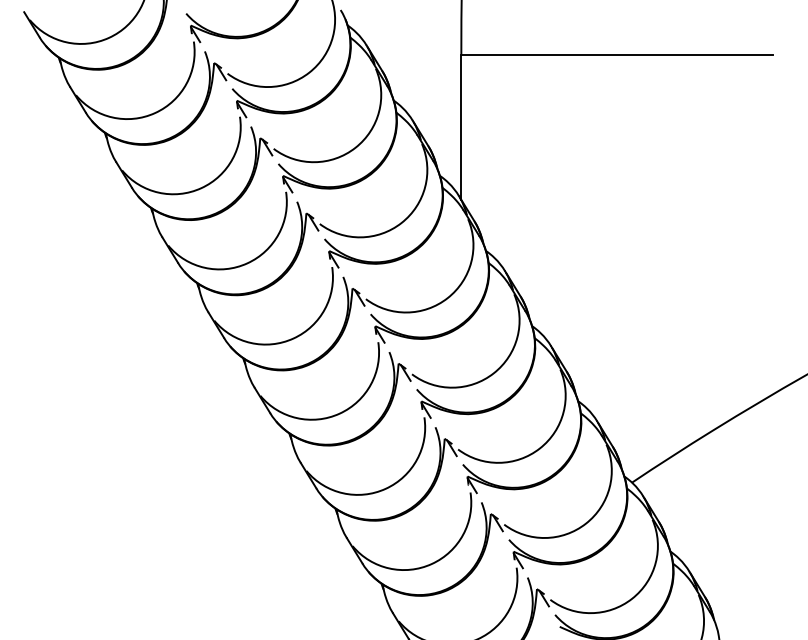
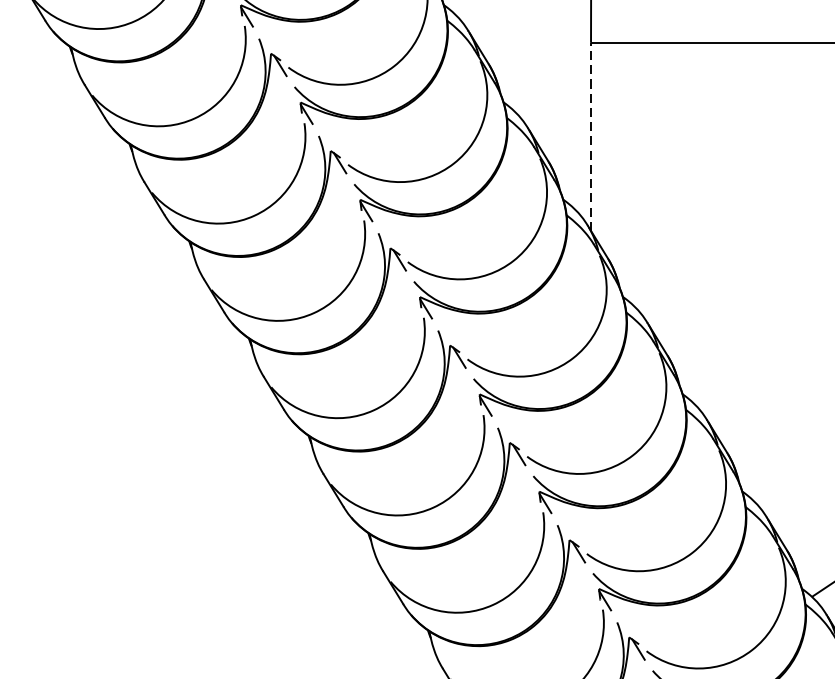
line: (461, 127) -> (591, 137), solid -> dashed

